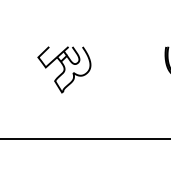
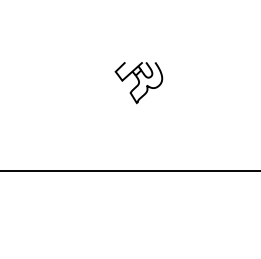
part: (64, 69) -> (138, 82), size x0.7

